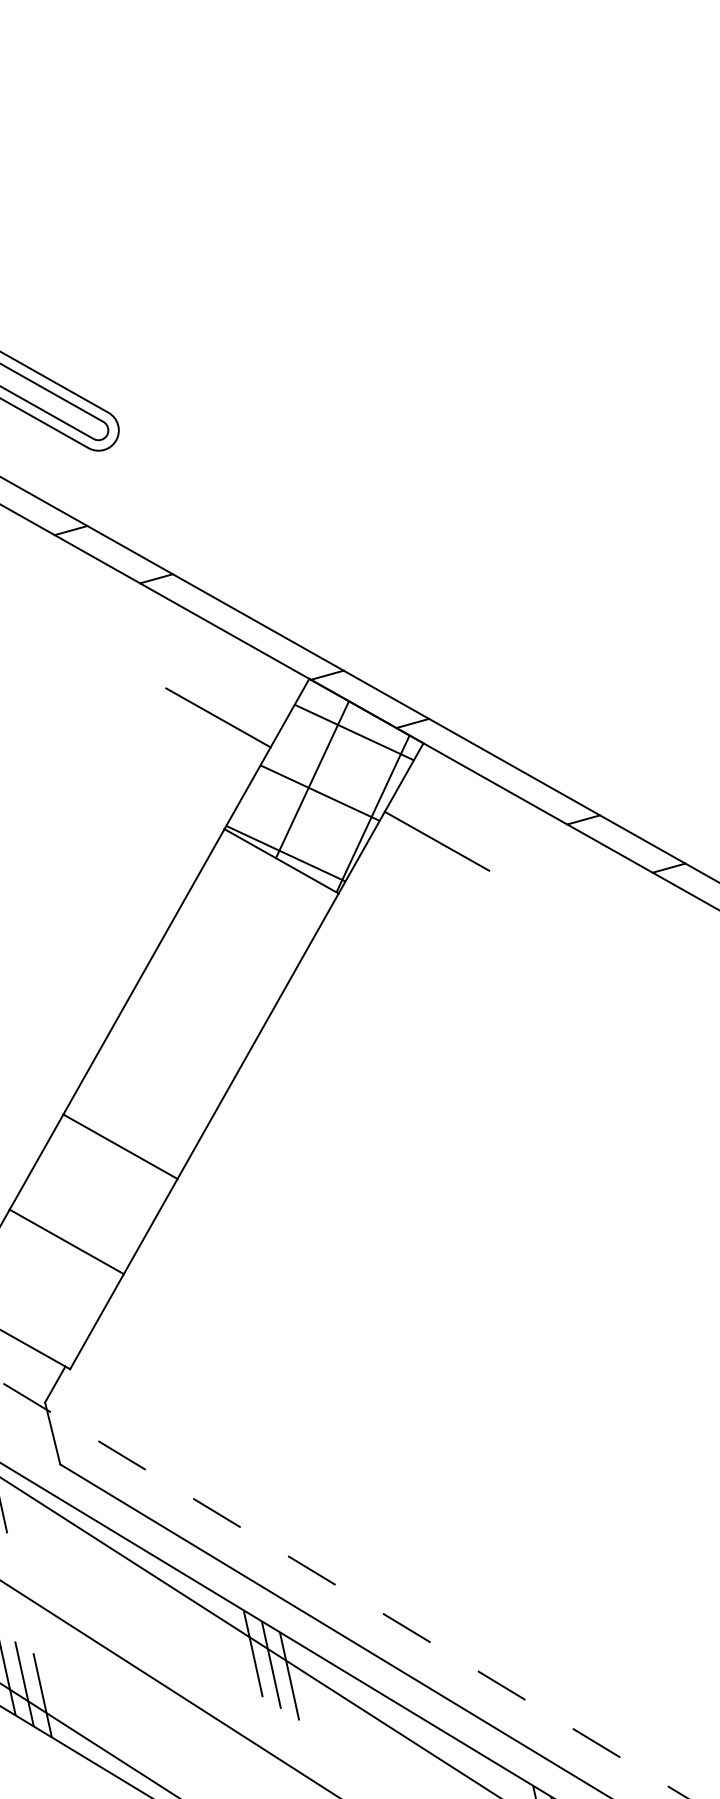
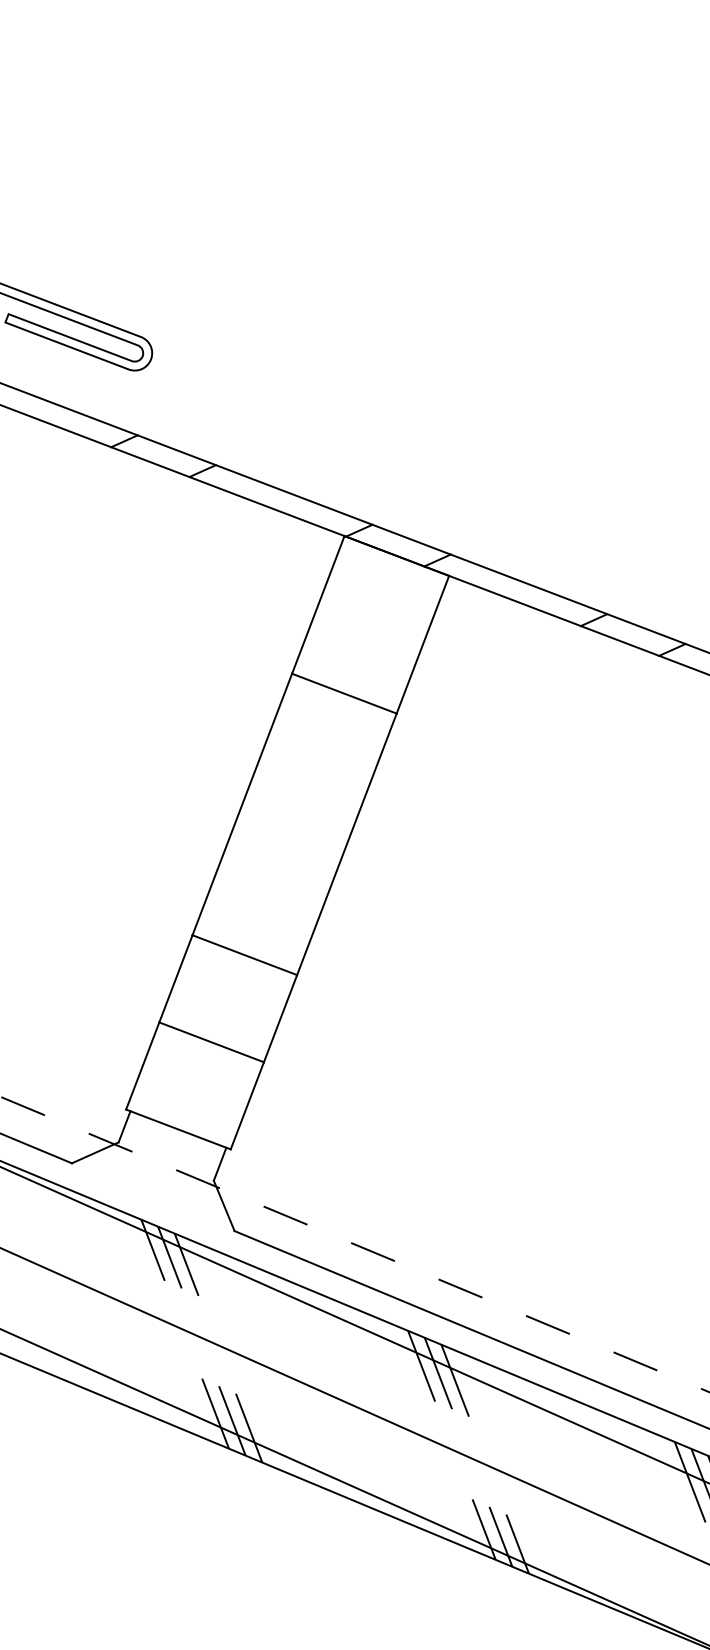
line: (218, 717) -> (272, 580), removed
hatch: (320, 792) -> (368, 630), removed
line: (436, 840) -> (472, 656), removed

